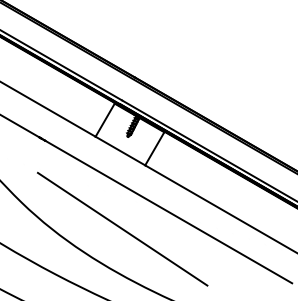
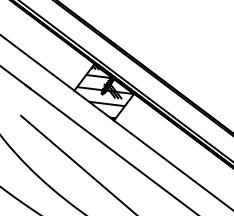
hatch: (131, 133) -> (105, 91), added

